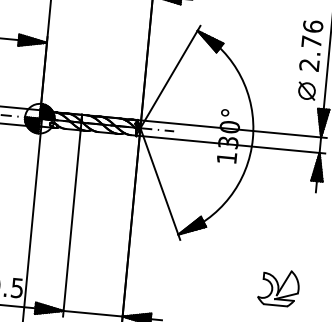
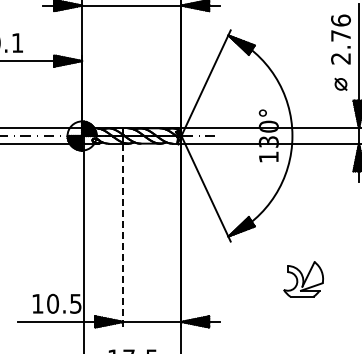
part: (306, 91) -> (340, 84), size x0.7
line: (72, 223) -> (123, 235), solid -> dashed
part: (278, 287) -> (303, 279), moved

